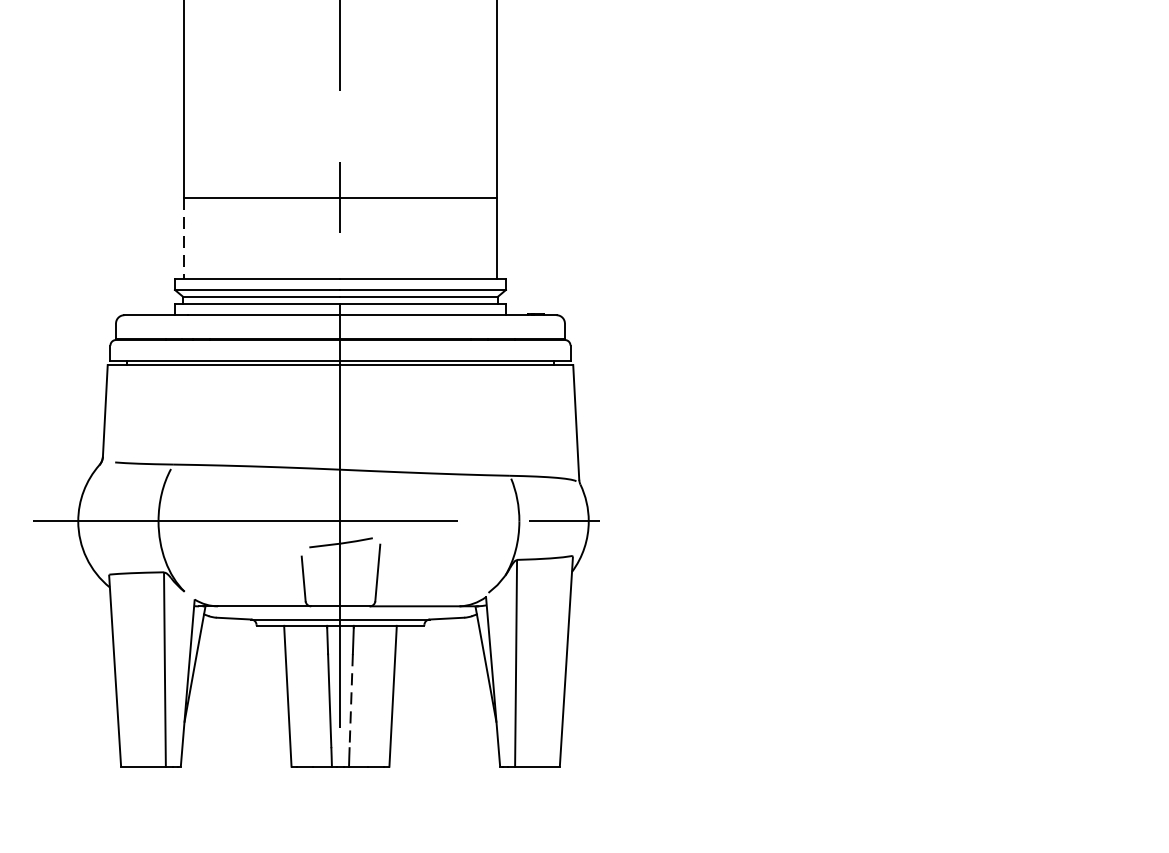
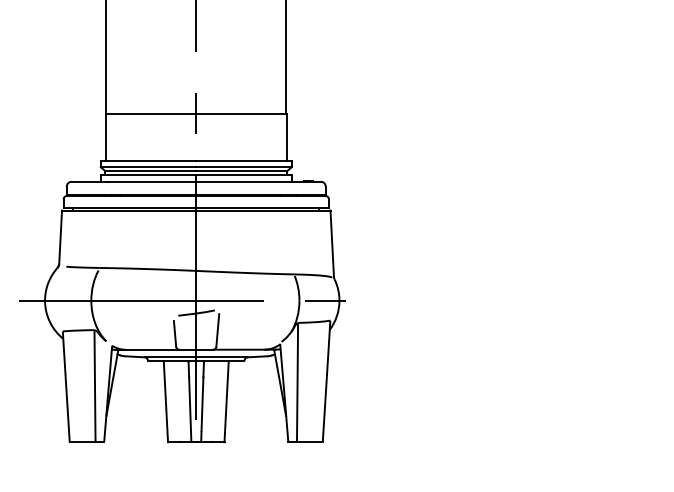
line: (183, 238) -> (105, 137), dashed -> solid
line: (351, 701) -> (202, 404), dashed -> solid

